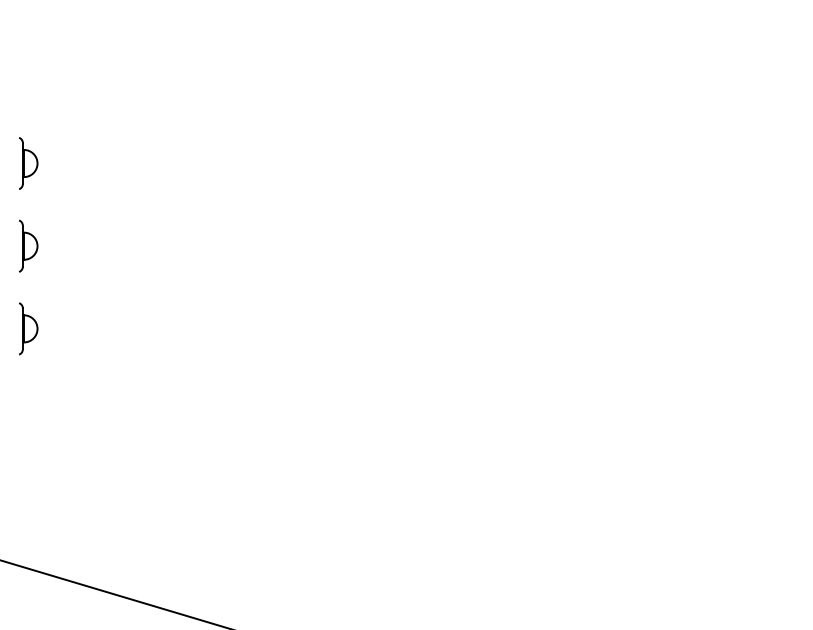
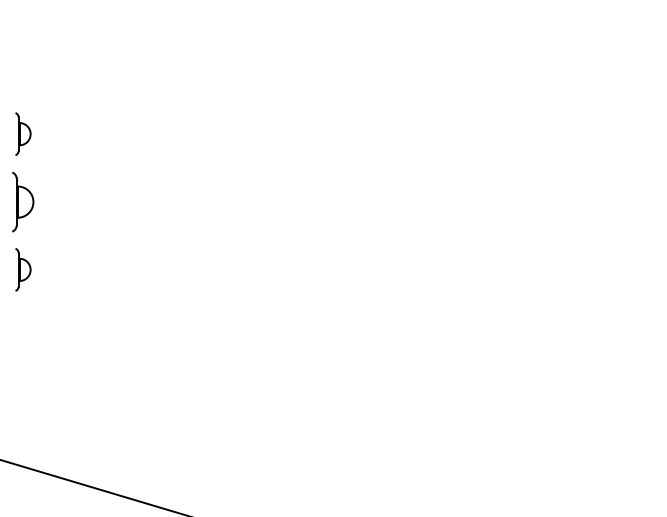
part: (28, 245) -> (23, 201), size x1.4

